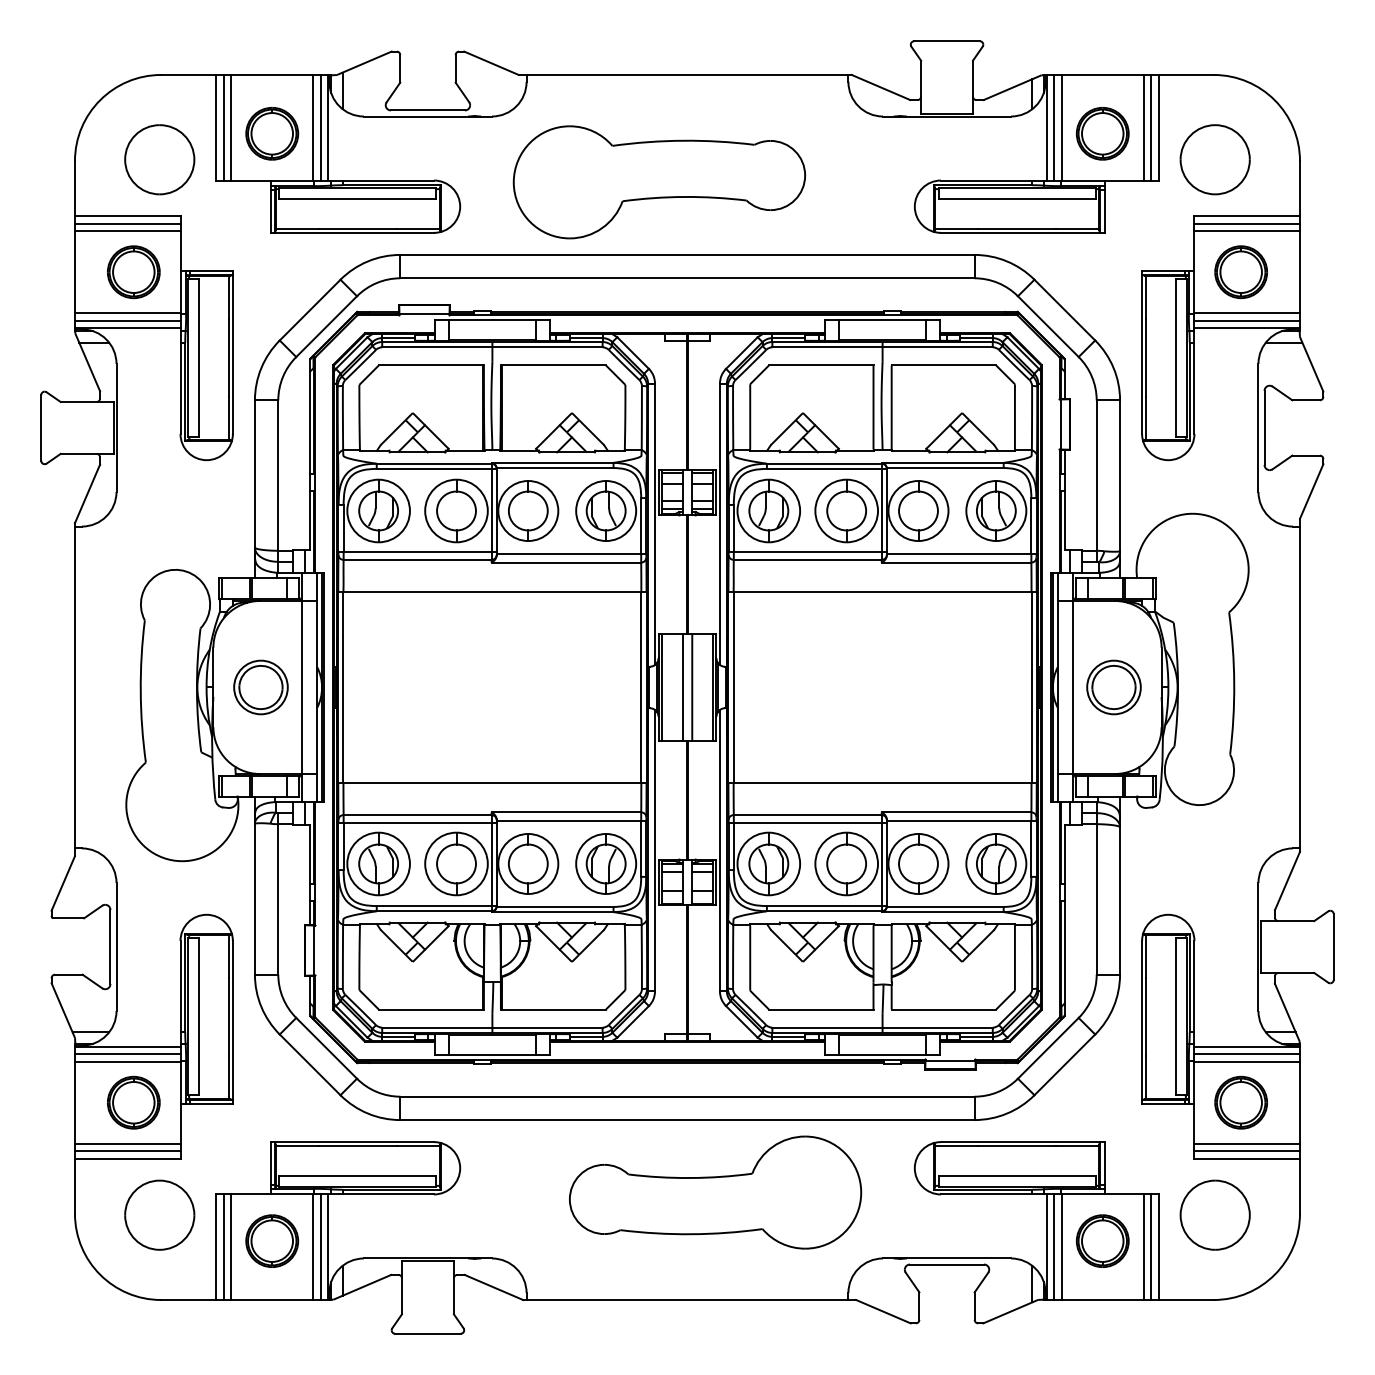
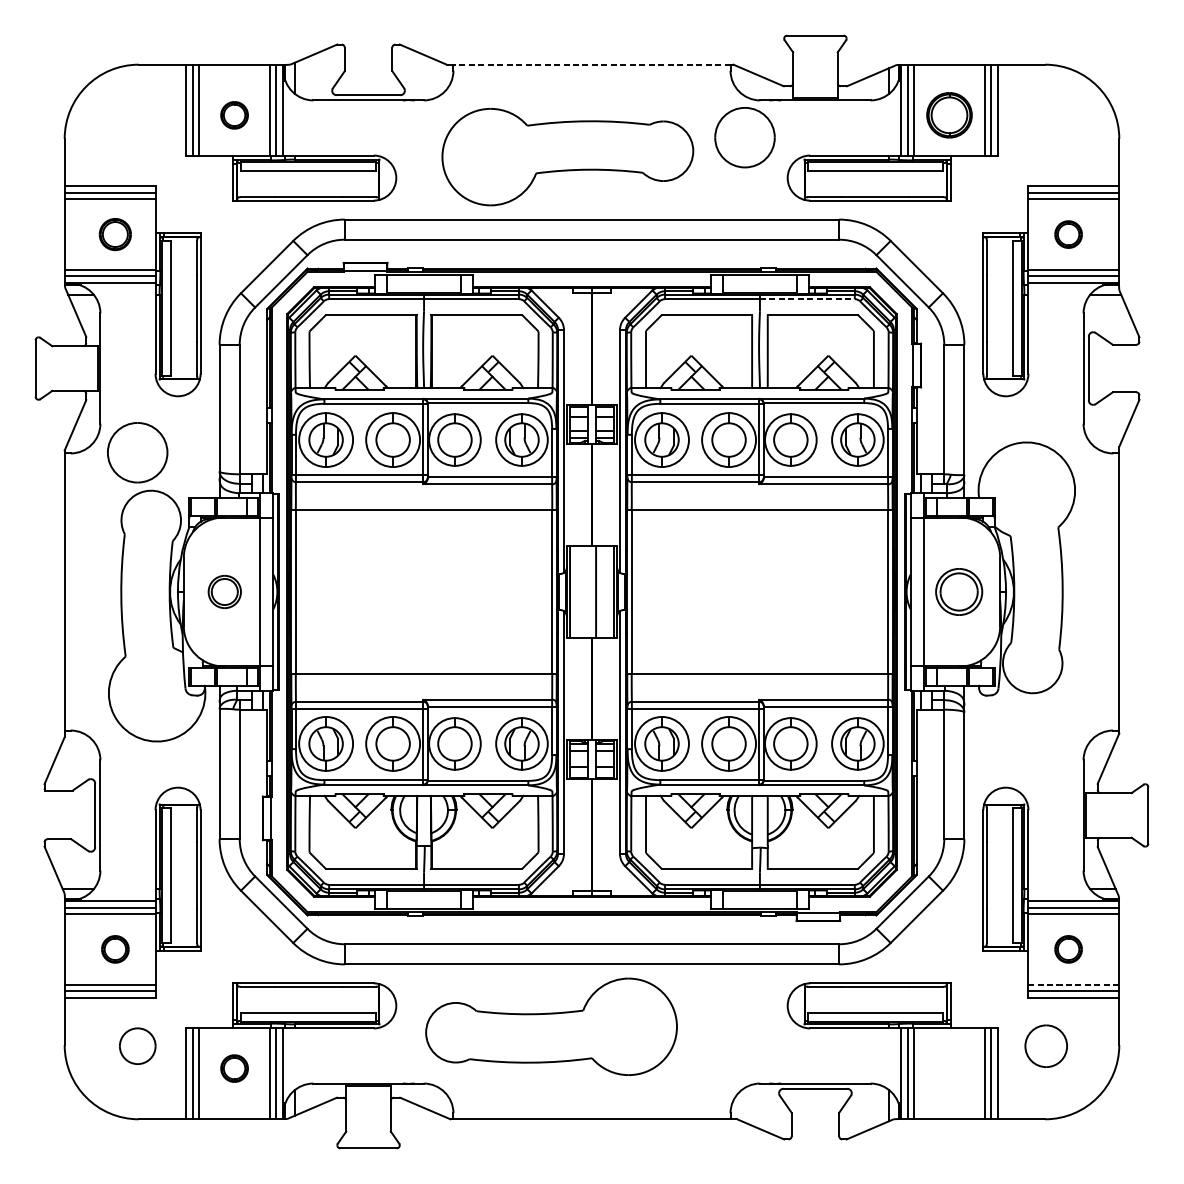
line: (687, 74) -> (592, 64), solid -> dashed
part: (272, 133) -> (234, 115), size x0.6
part: (159, 159) -> (137, 452), moved
part: (1214, 159) -> (744, 137), moved
part: (133, 272) -> (115, 234), size x0.7
part: (1240, 272) -> (1068, 234), size x0.6
line: (938, 347) -> (808, 299), solid -> dashed
part: (260, 687) -> (224, 592), size x0.7
line: (682, 687) -> (587, 592), removed
part: (133, 1102) -> (115, 949), size x0.6
part: (1240, 1102) -> (1068, 949), size x0.6
line: (1247, 1143) -> (1074, 984), solid -> dashed
part: (715, 1192) -> (551, 1026), moved
part: (159, 1214) -> (137, 1045), size x0.6
part: (1214, 1214) -> (1045, 1045), size x0.7
part: (272, 1240) -> (234, 1068), size x0.6
part: (1102, 1240) -> (949, 1068), removed

